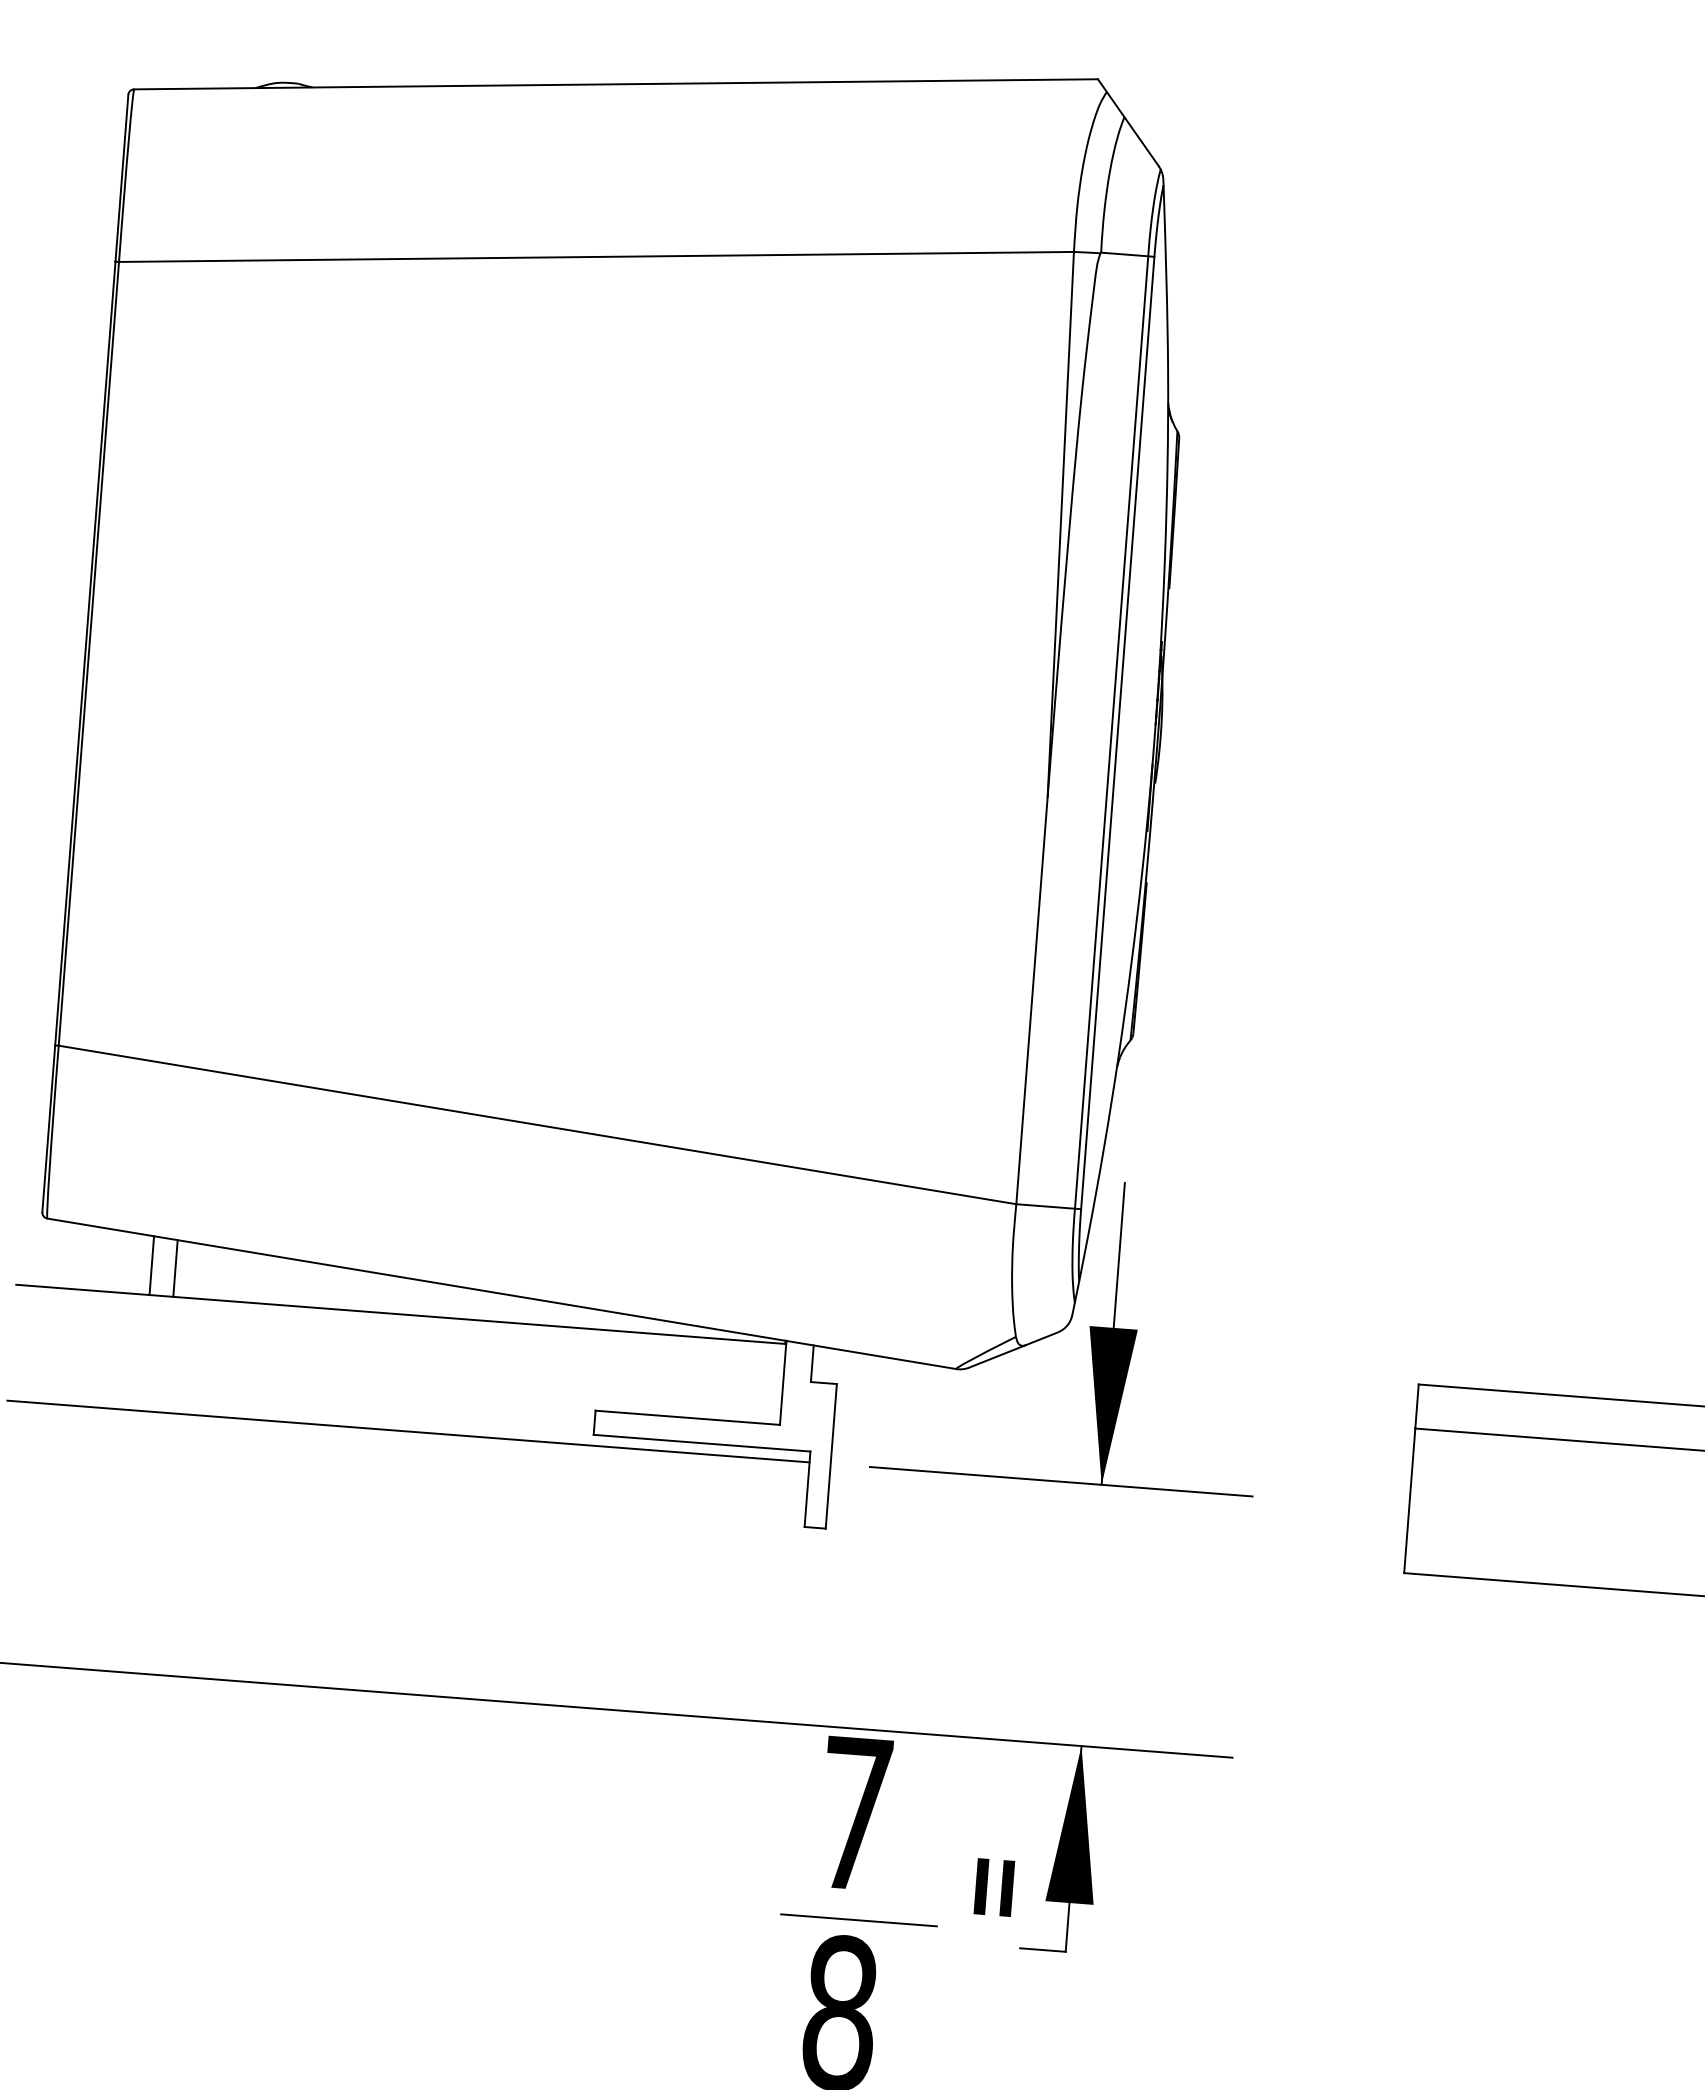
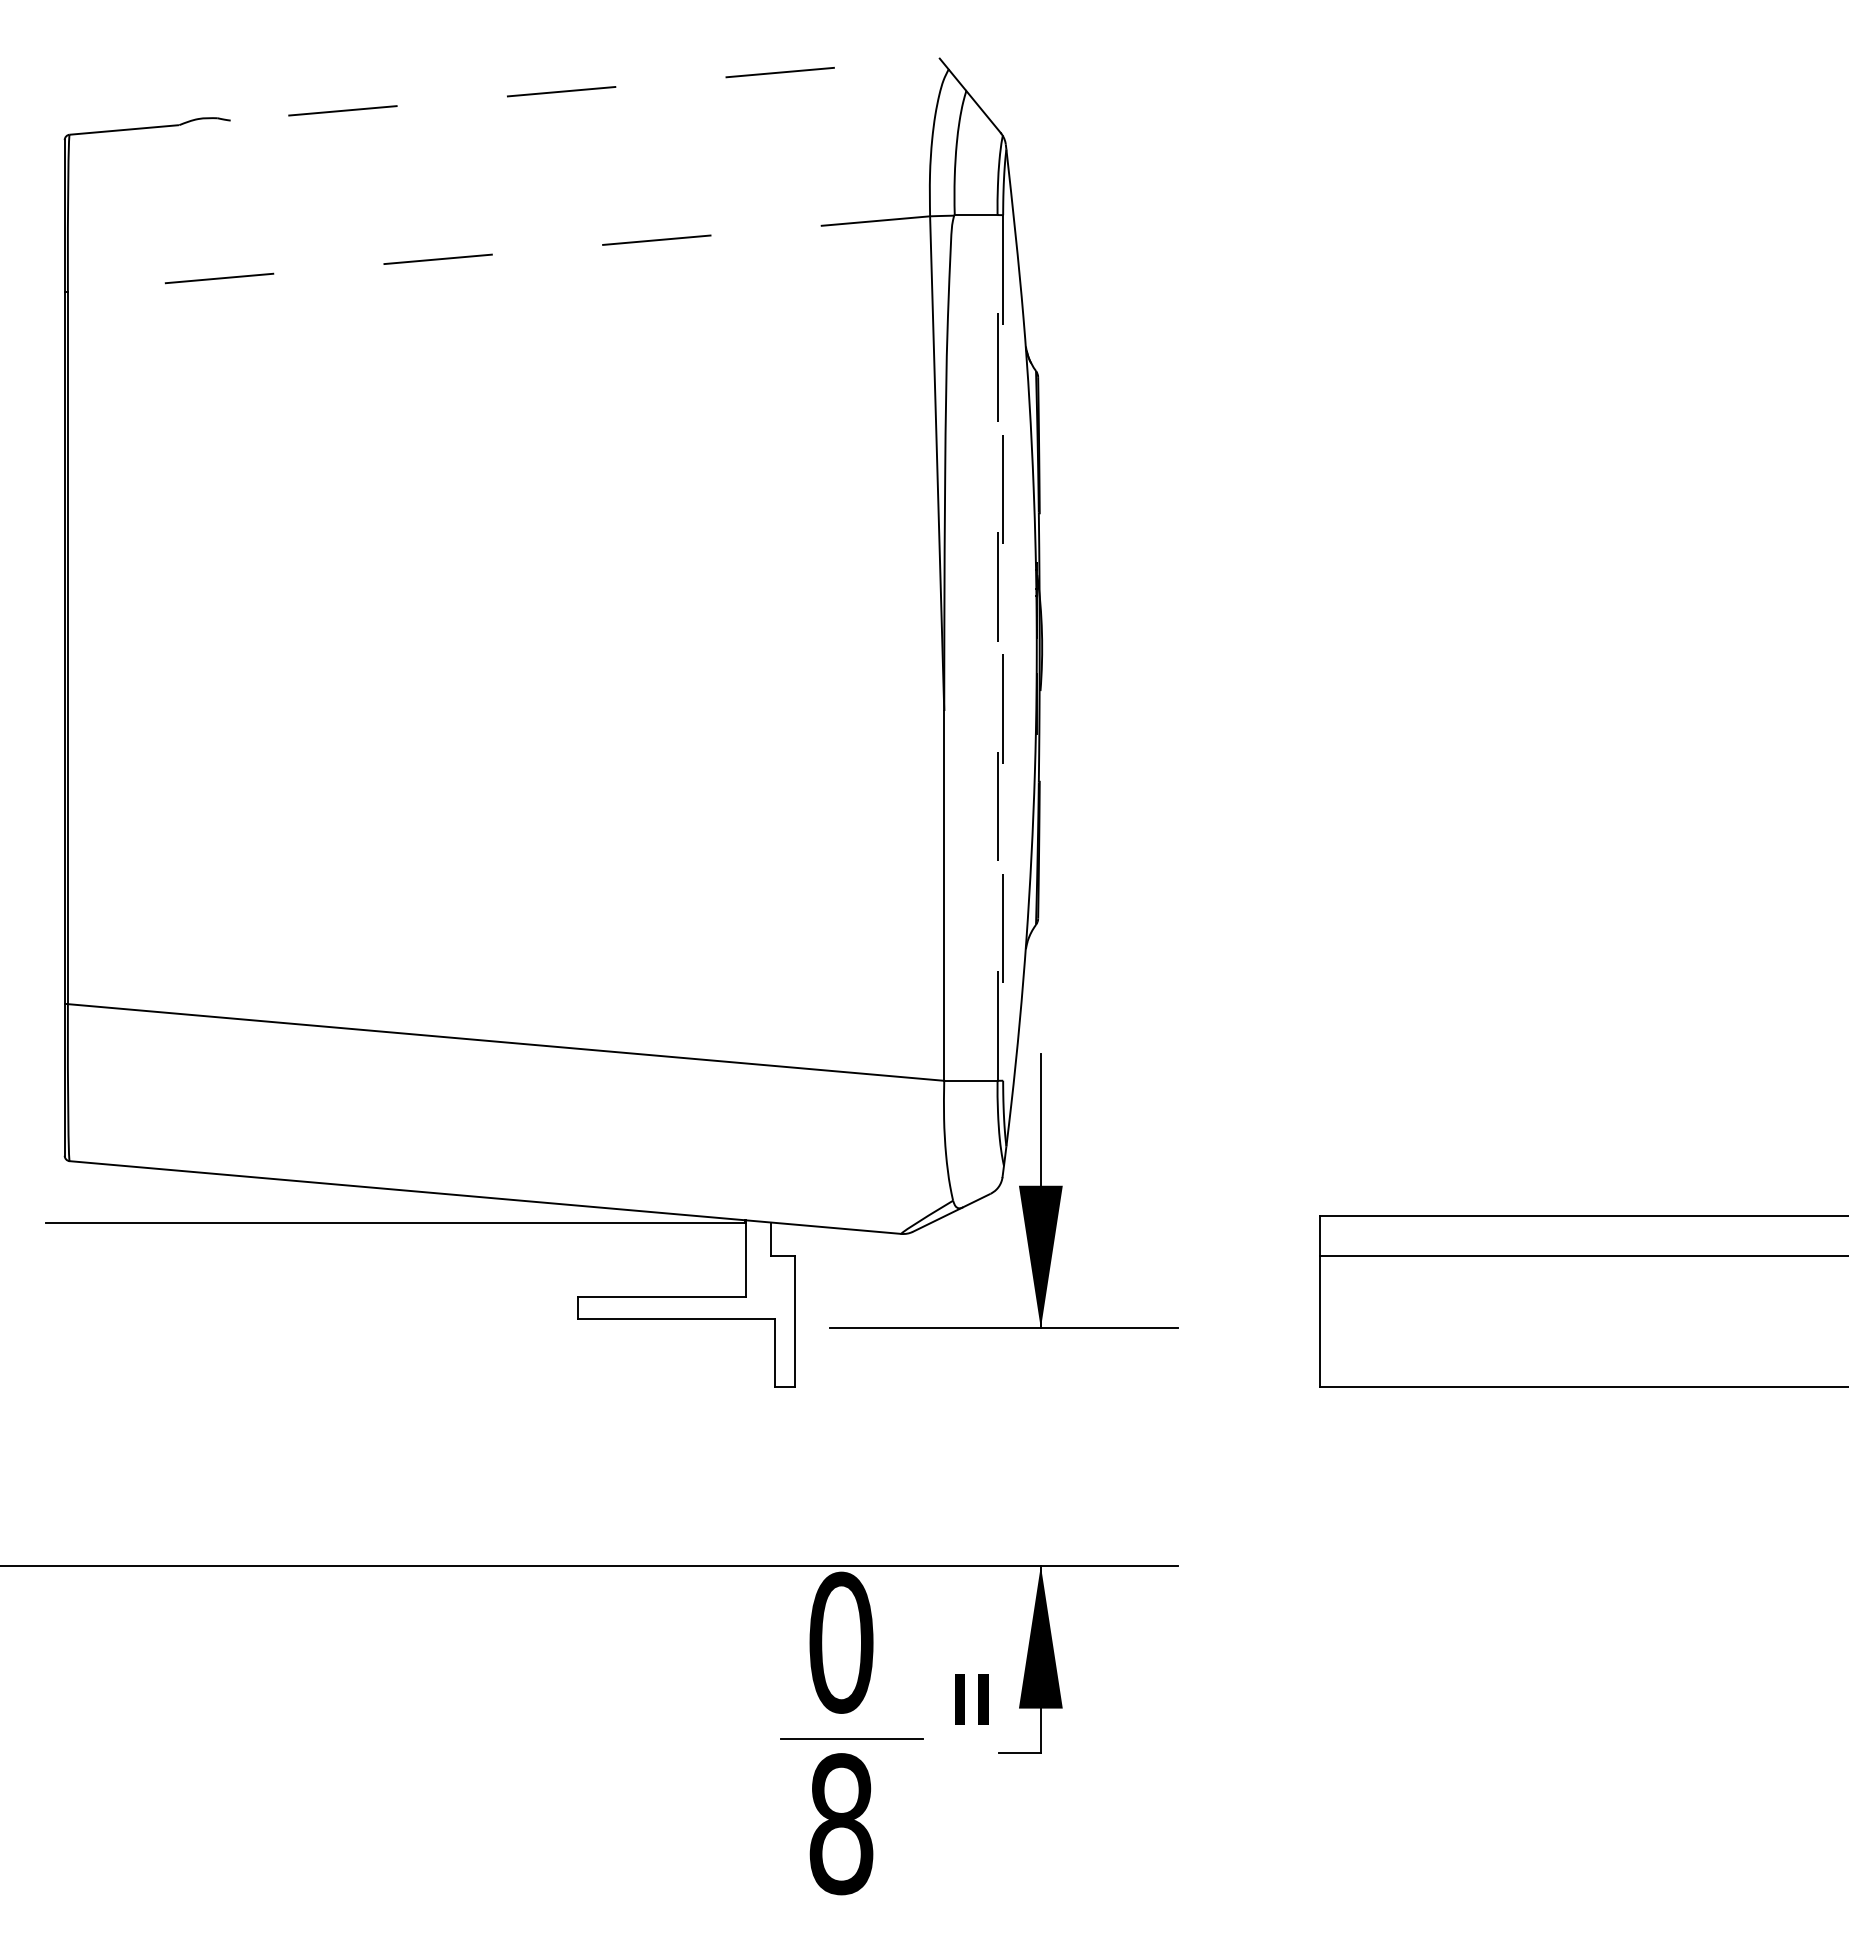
line: (615, 84) -> (504, 96), solid -> dashed
line: (596, 257) -> (499, 254), solid -> dashed
line: (1111, 732) -> (997, 647), solid -> dashed
line: (1118, 732) -> (1003, 647), solid -> dashed
line: (151, 1265) -> (167, 1196), removed
line: (175, 1268) -> (188, 1197), removed
line: (408, 1431) -> (410, 1328), removed
text: (855, 1813) -> (841, 1642), 7 -> 0

